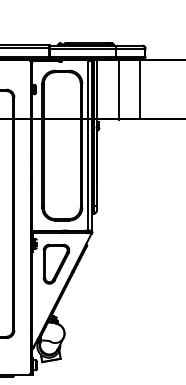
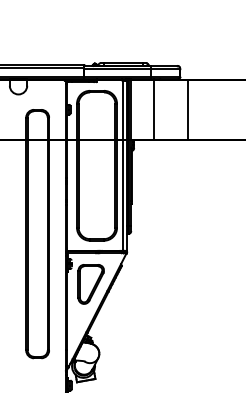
line: (139, 89) -> (187, 109), moved

